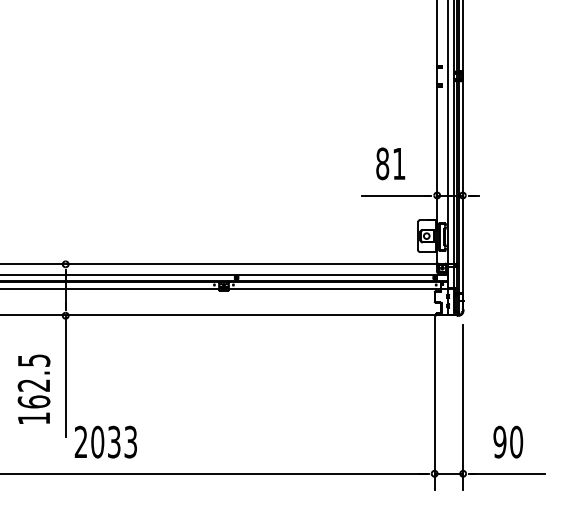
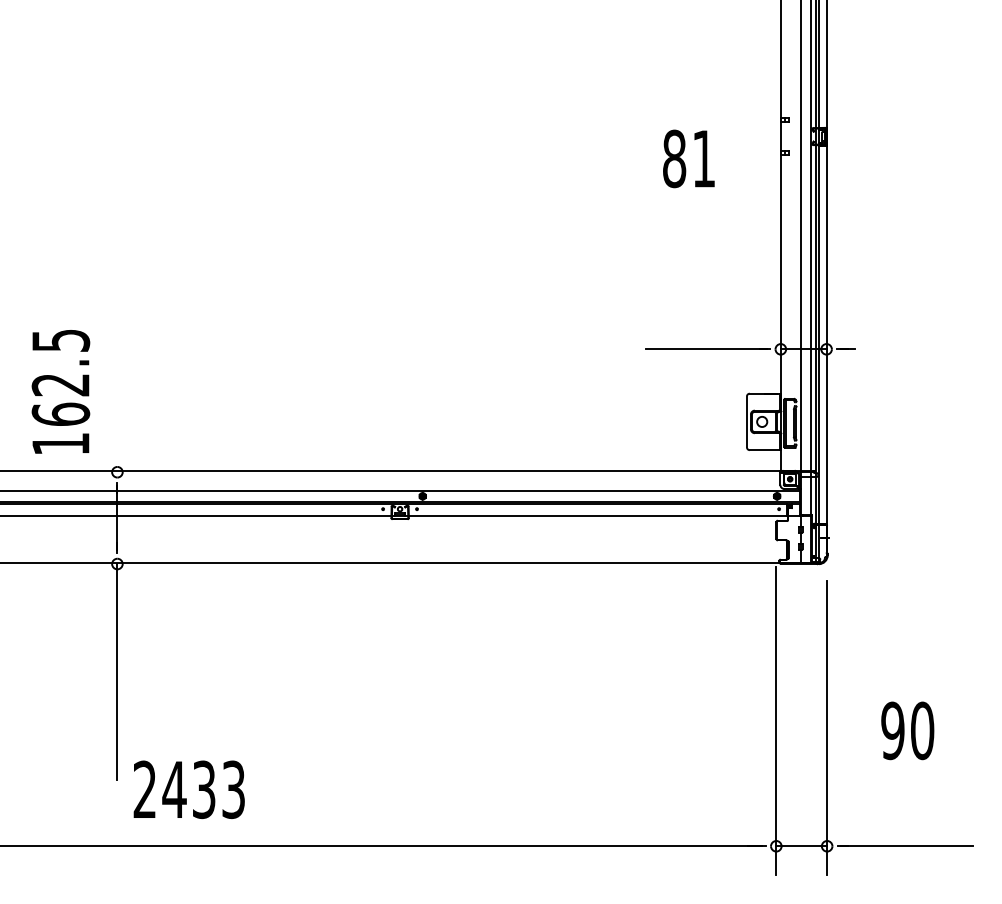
text: (390, 163) -> (688, 158), moved
text: (33, 388) -> (59, 390), moved
text: (97, 441) -> (174, 788), 2033 -> 2433
text: (508, 441) -> (908, 729), moved

